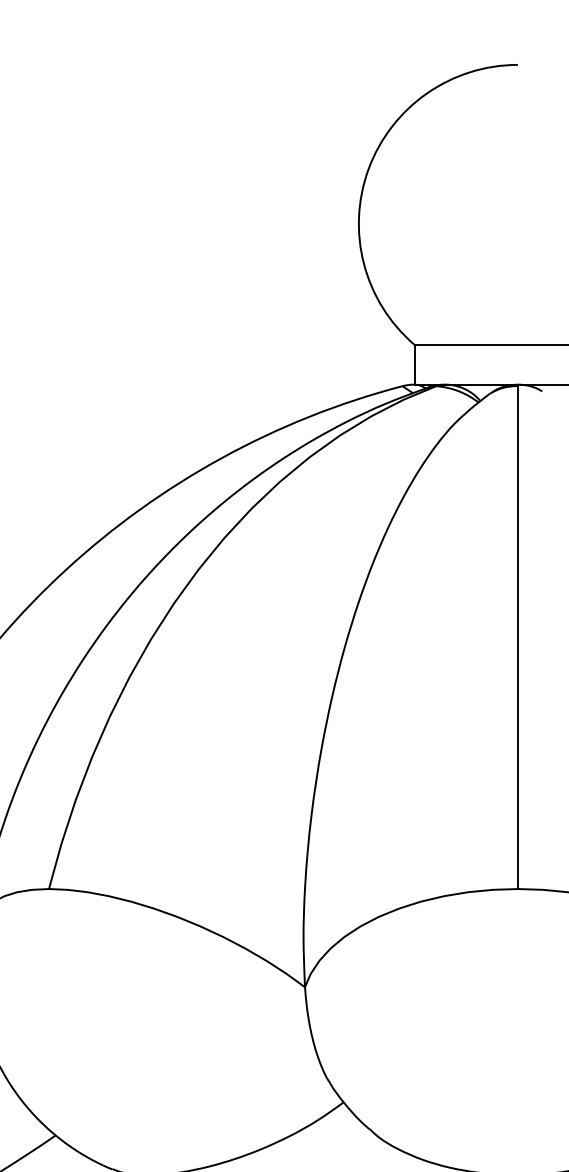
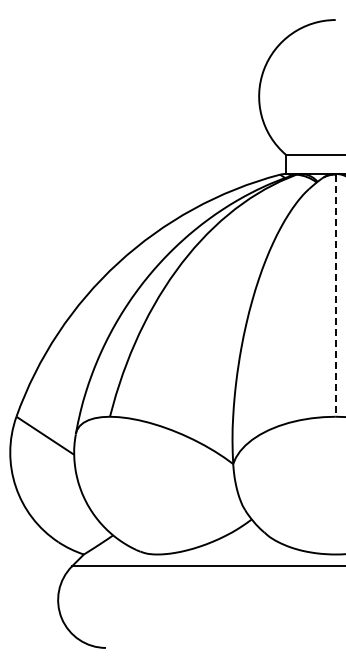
line: (517, 639) -> (335, 296), solid -> dashed

